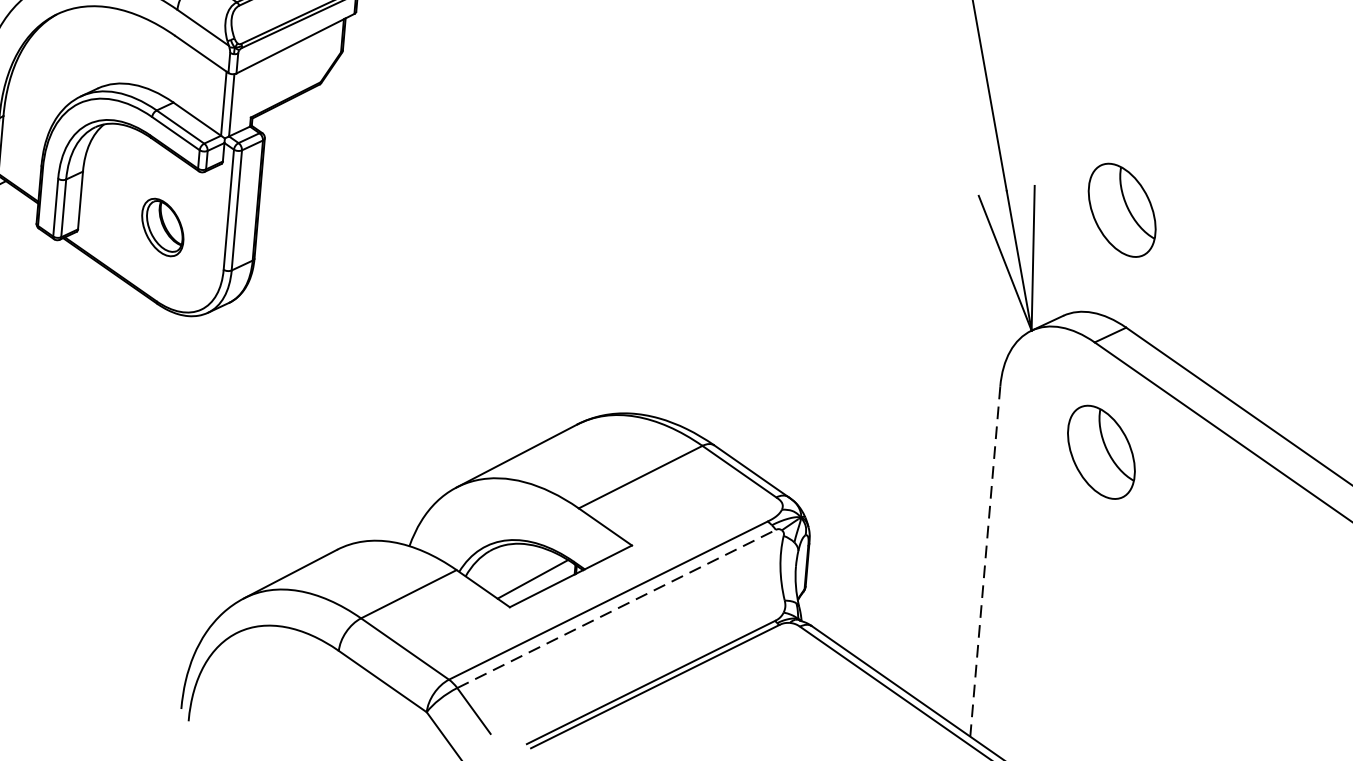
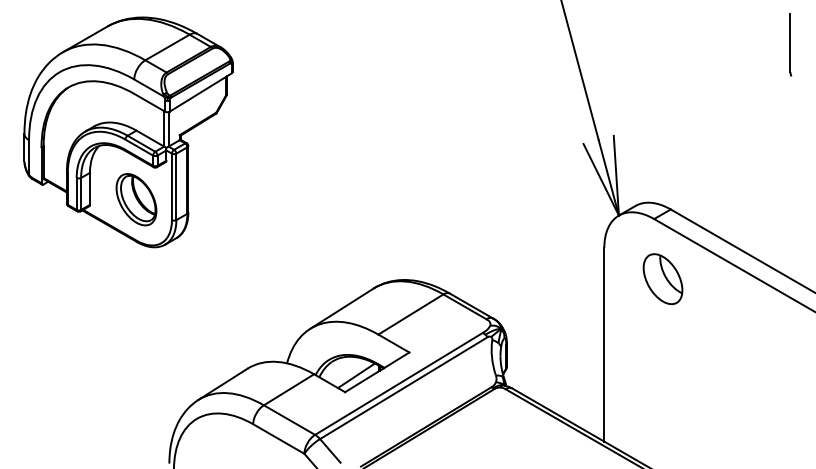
part: (1121, 210) -> (662, 145), removed
part: (162, 226) -> (136, 199), size x1.67
line: (985, 561) -> (604, 344), dashed -> solid
line: (617, 607) -> (404, 387), dashed -> solid

